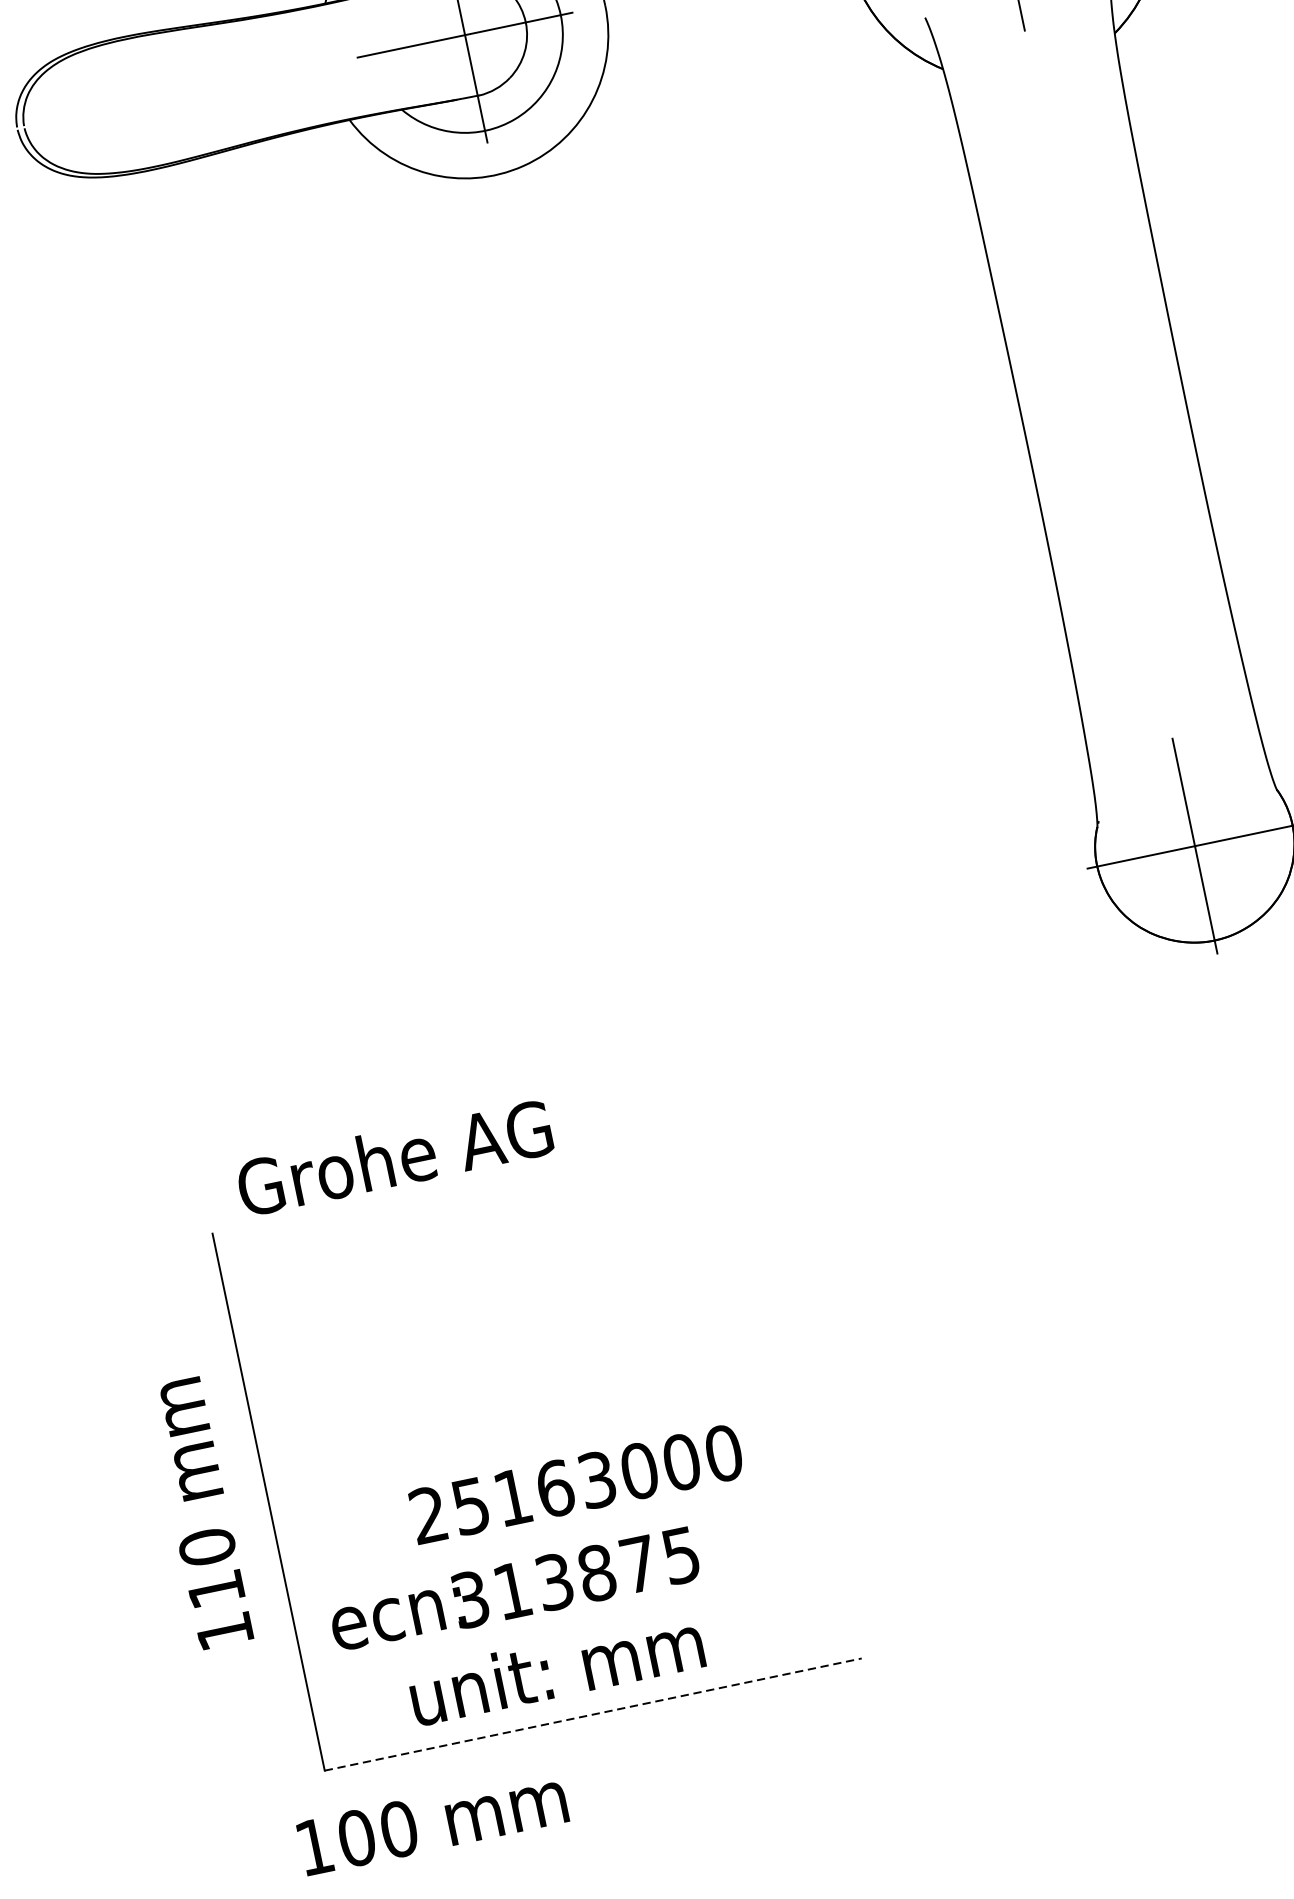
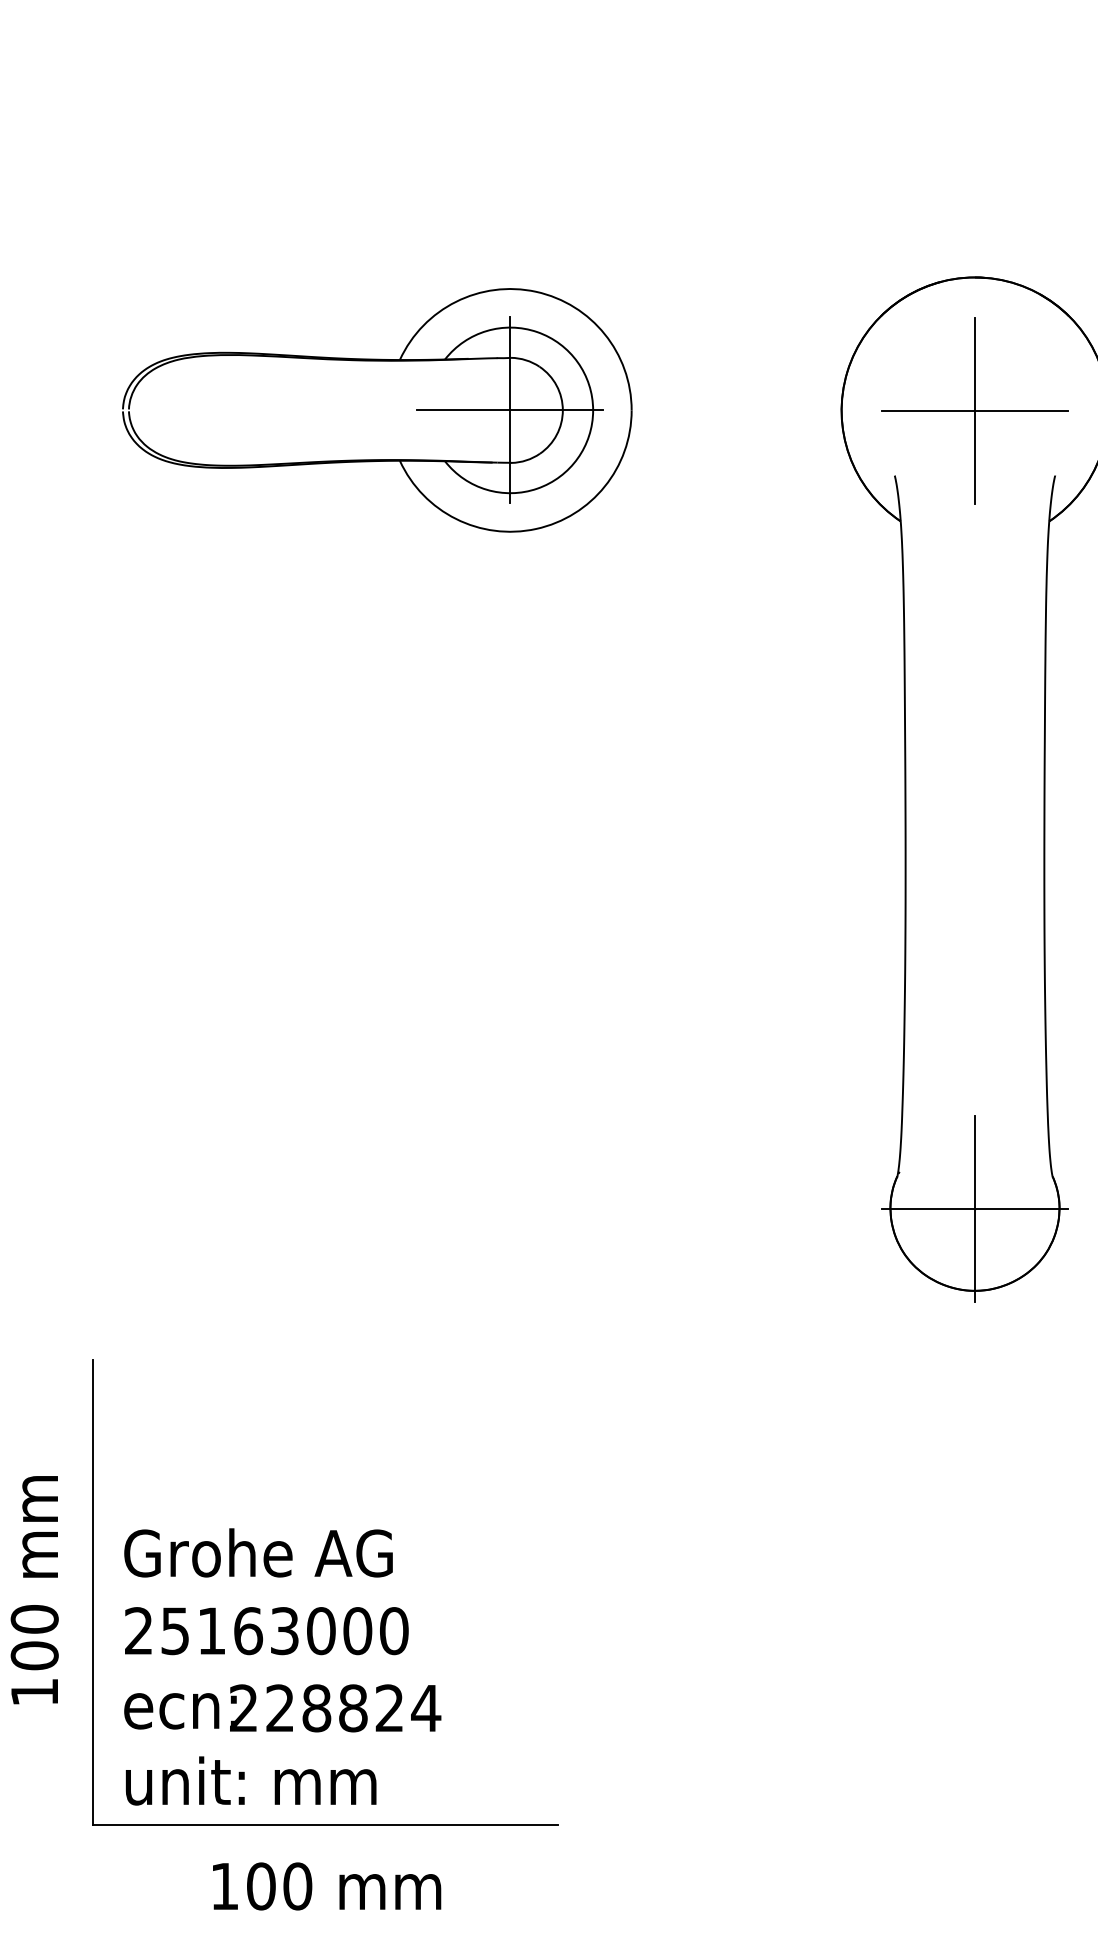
text: (394, 1157) -> (258, 1552), moved
text: (576, 1484) -> (266, 1631), moved
text: (576, 1577) -> (335, 1708), 313875 -> 228824
text: (215, 1589) -> (34, 1655), 110 -> 100
text: (555, 1668) -> (250, 1780), moved
line: (594, 1713) -> (326, 1824), dashed -> solid
text: (433, 1822) -> (327, 1886), moved

